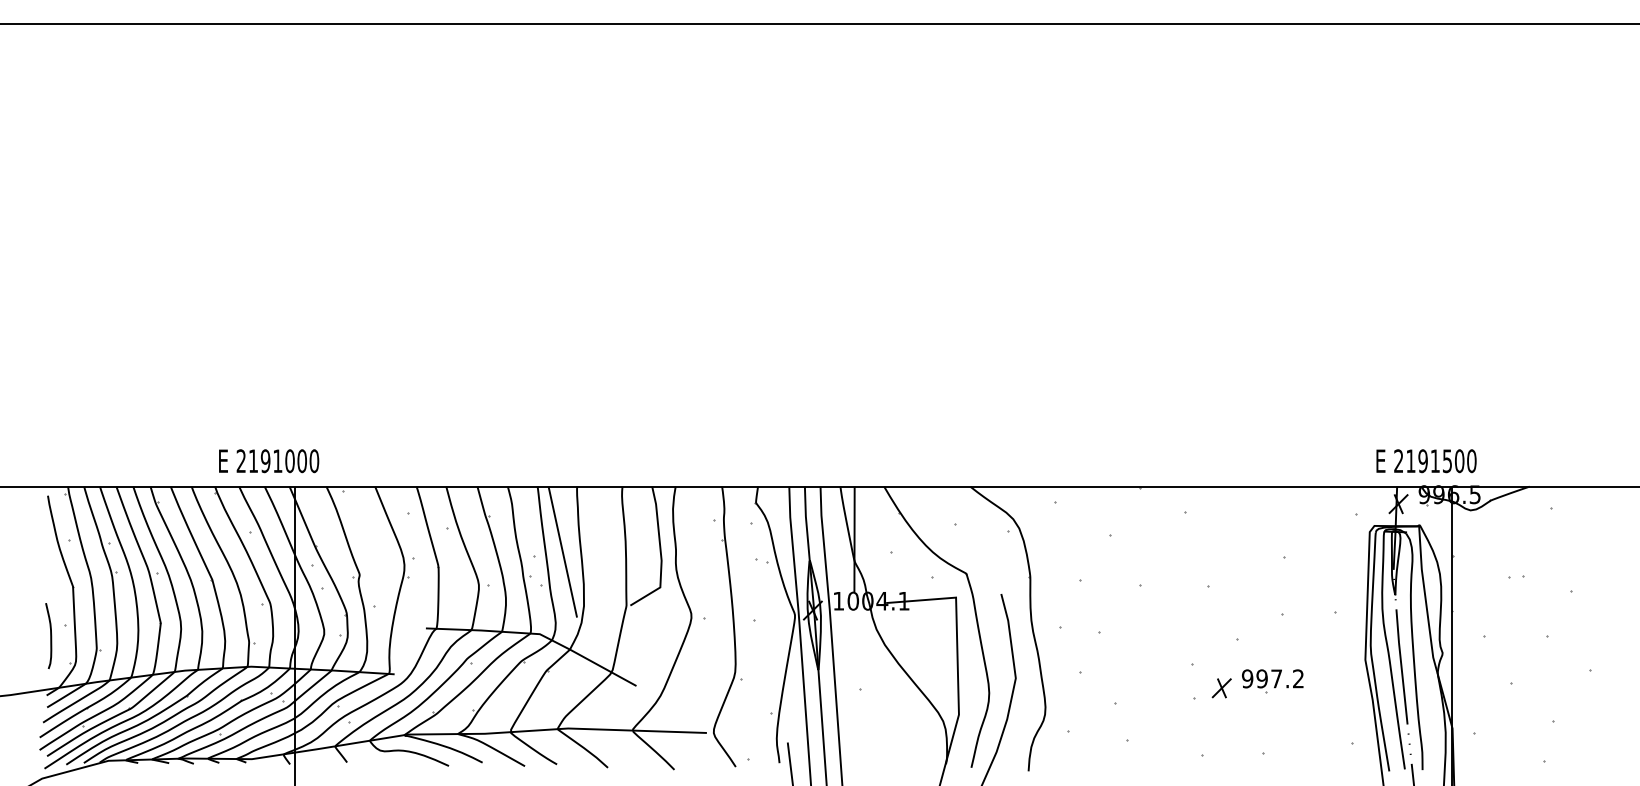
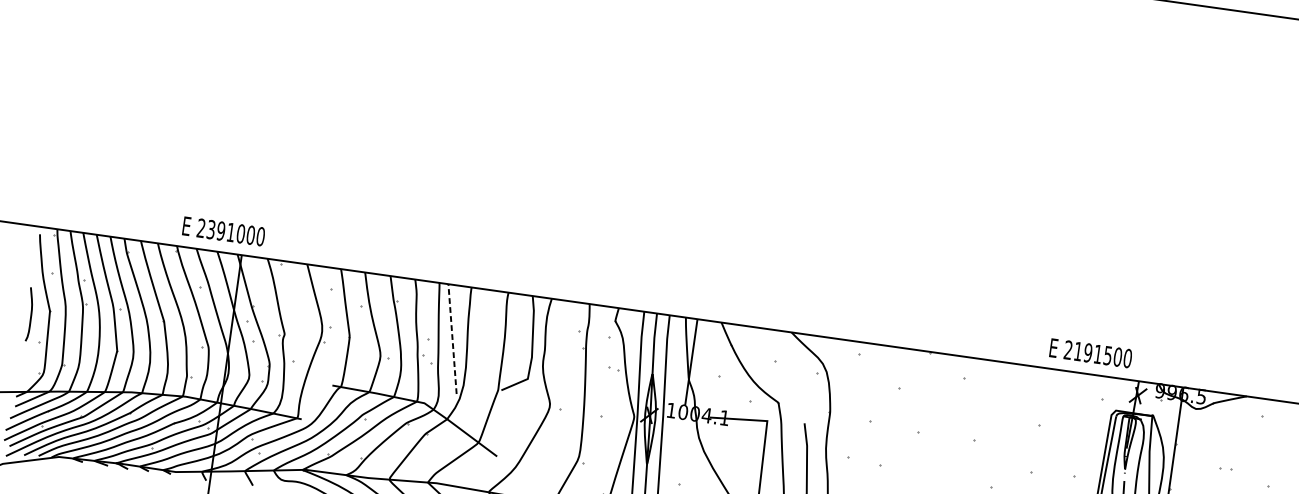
text: (253, 461) -> (211, 229), 2191000 -> 2391000
text: (1426, 461) -> (1090, 353), moved
line: (562, 551) -> (452, 338), solid -> dashed
curve: (50, 636) -> (30, 314), moved

